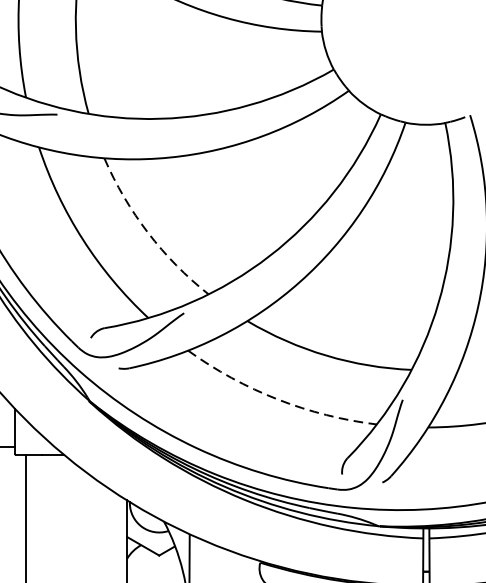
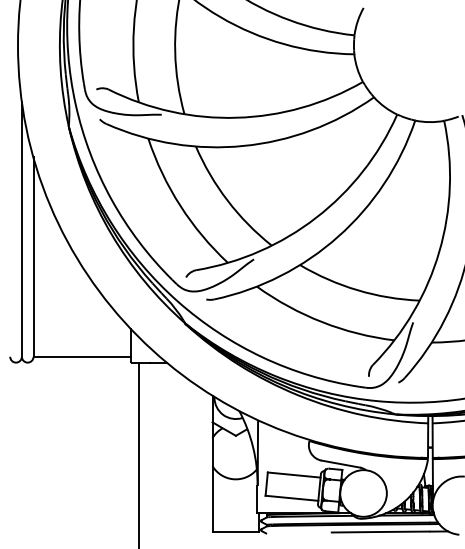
arc: (147, 232) -> (227, 200), dashed -> solid
arc: (278, 399) -> (322, 322), dashed -> solid

